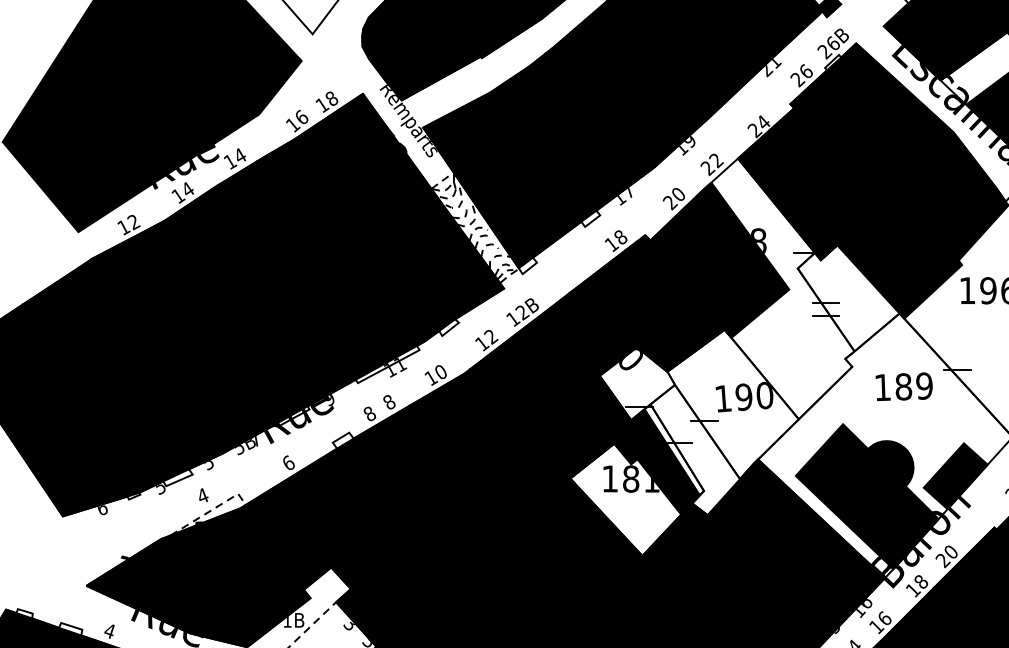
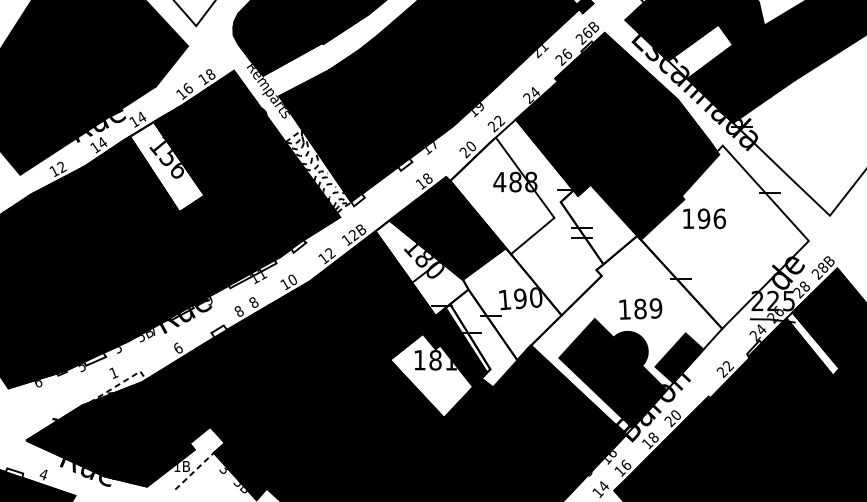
fill: (273, 221) -> (166, 166), removed
fill: (720, 259) -> (502, 195), removed
fill: (593, 334) -> (407, 251), removed
text: (903, 386) -> (640, 308), moved
text: (202, 495) -> (113, 372), 4 -> 1

